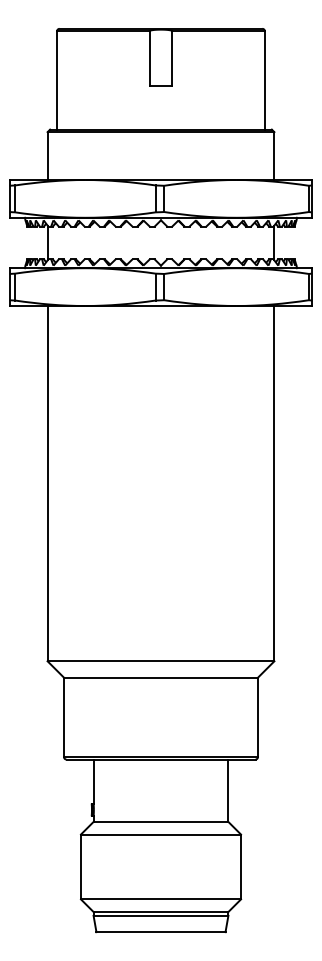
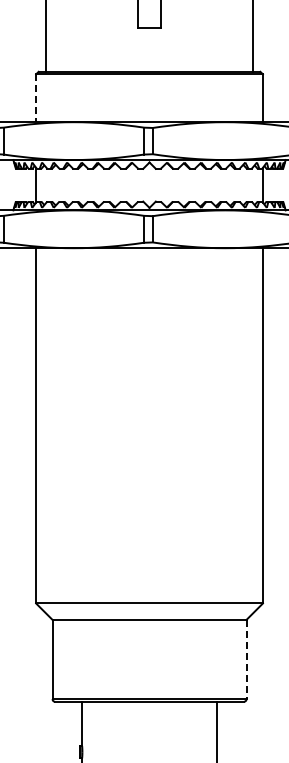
line: (47, 156) -> (36, 98), solid -> dashed
line: (258, 717) -> (247, 659), solid -> dashed

